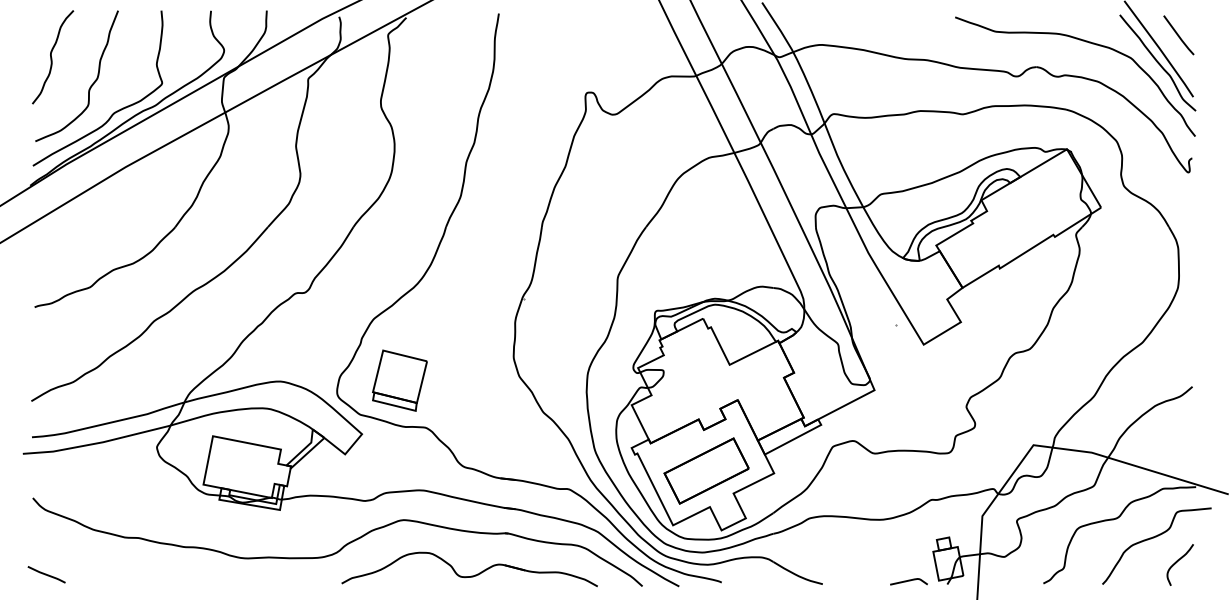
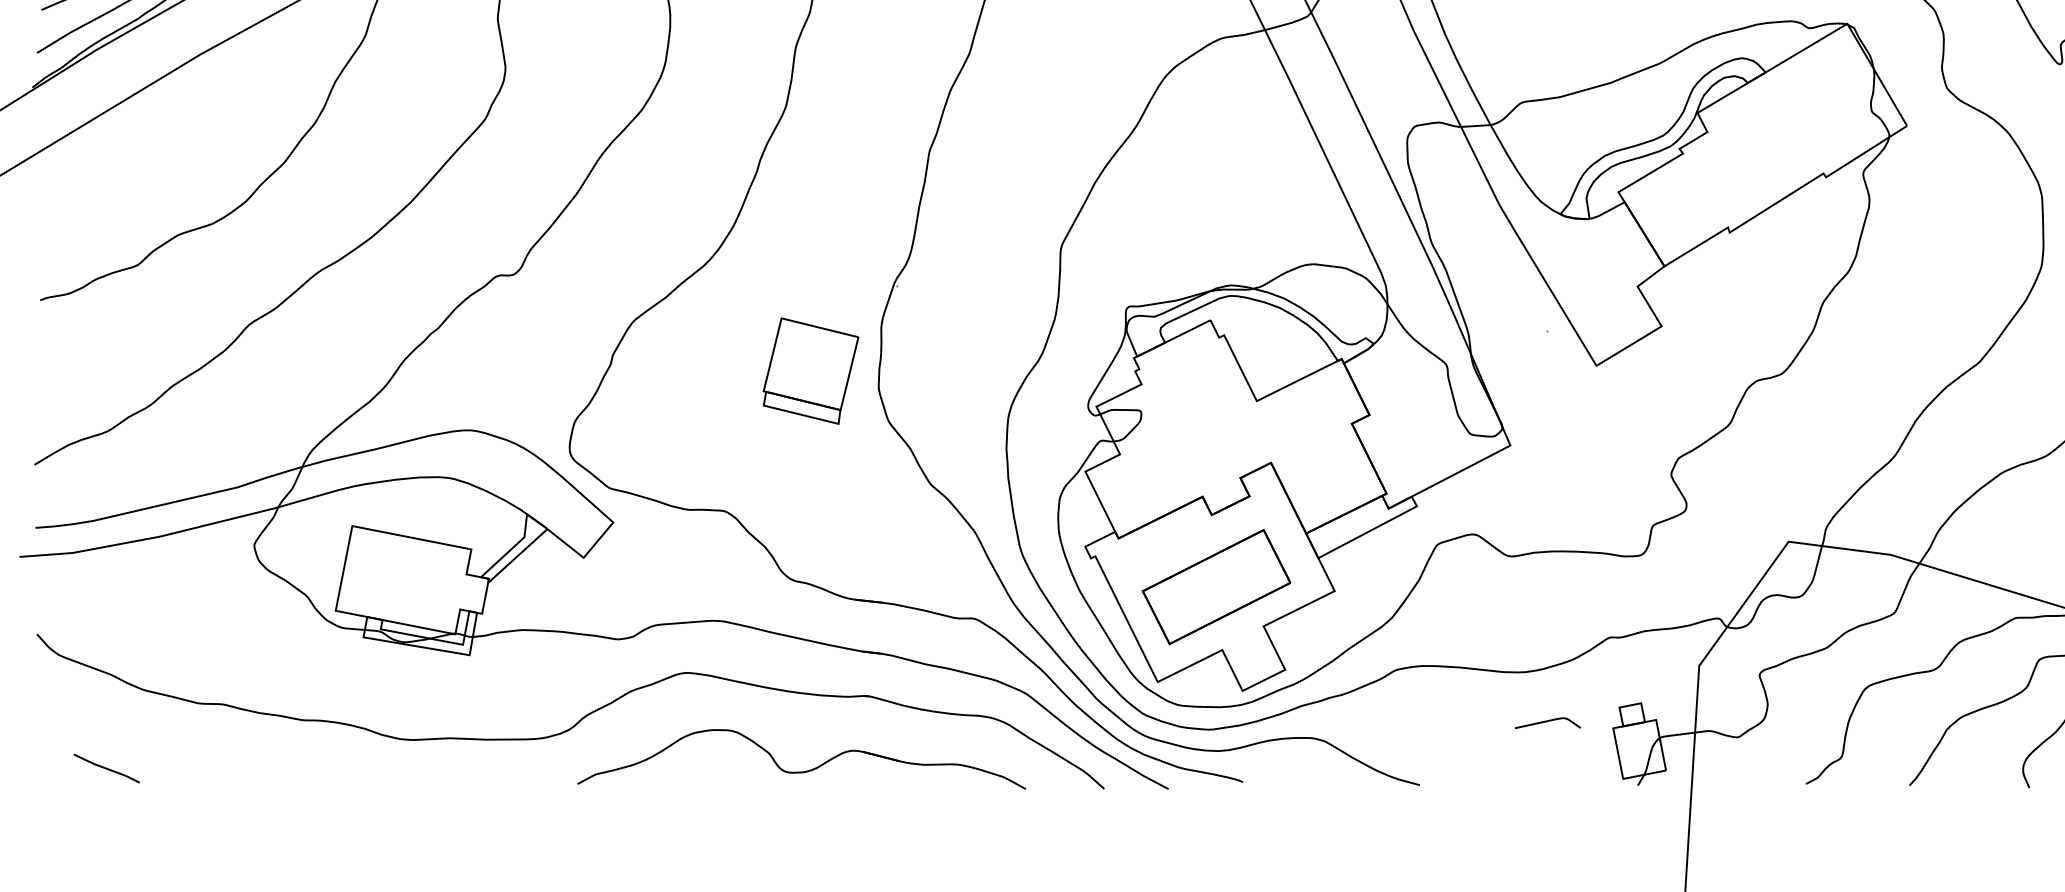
part: (399, 380) -> (810, 370), moved
line: (46, 574) -> (106, 768), moved
curve: (908, 581) -> (1547, 722), moved

